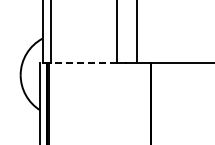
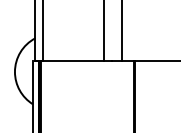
line: (83, 62) -> (72, 60), dashed -> solid

